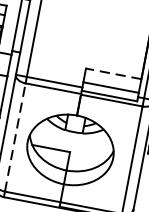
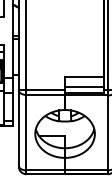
line: (112, 73) -> (83, 77), dashed -> solid
line: (15, 137) -> (26, 132), dashed -> solid

